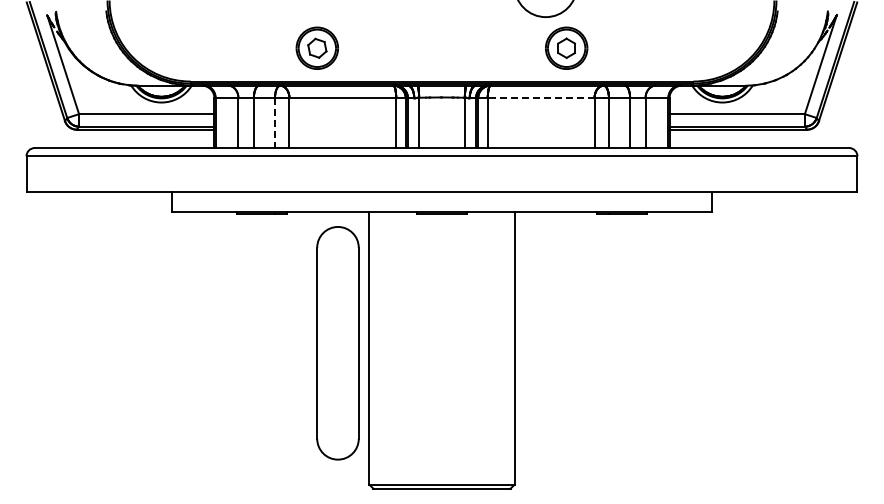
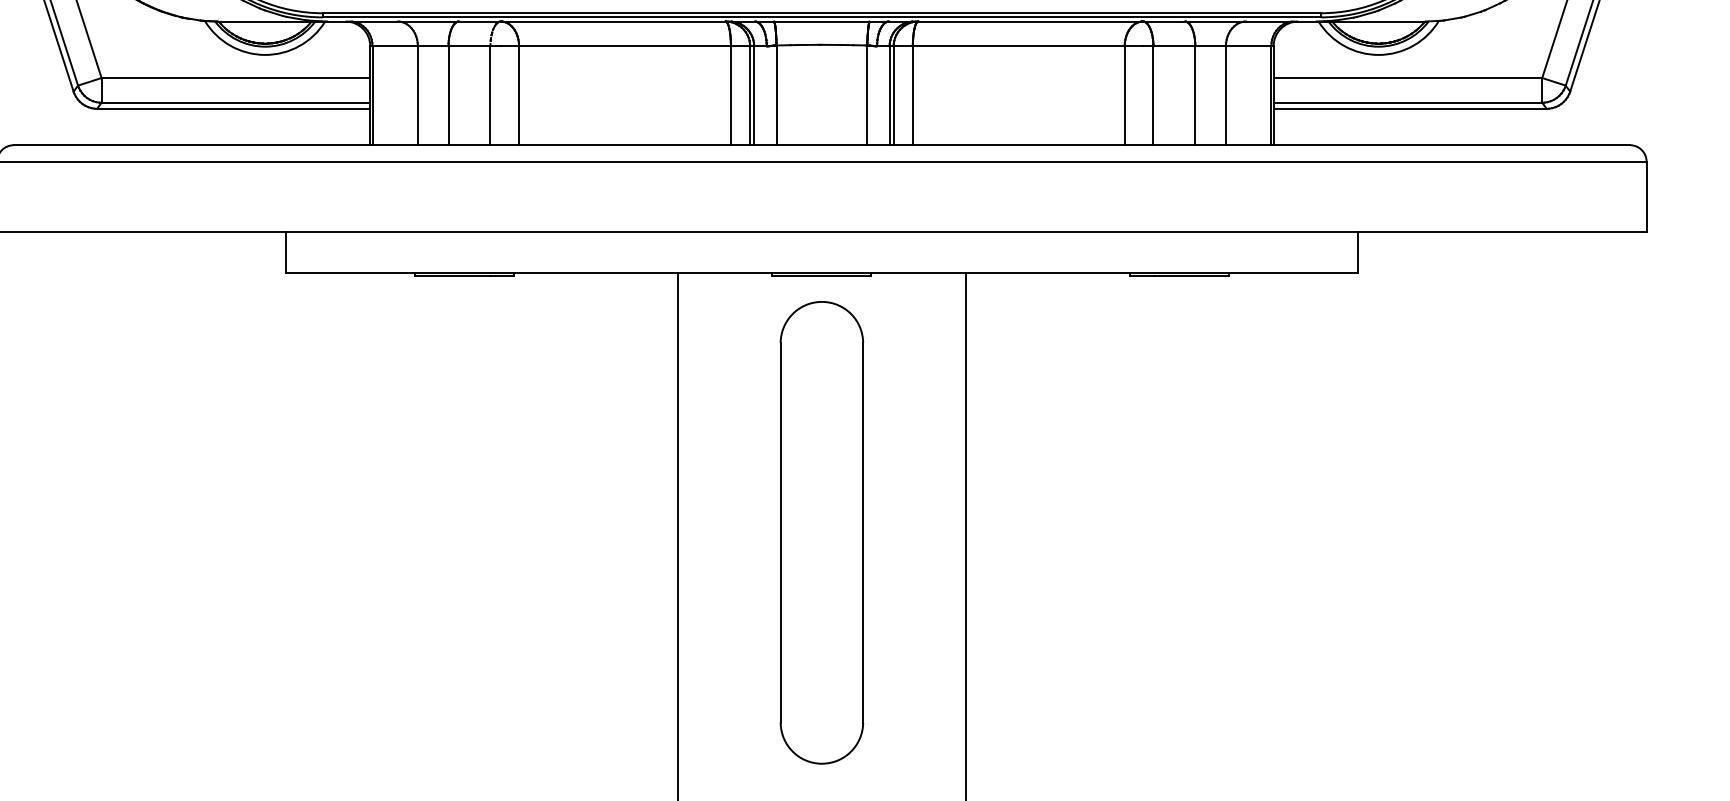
line: (540, 98) -> (1017, 46), dashed -> solid
line: (275, 123) -> (491, 96), dashed -> solid
part: (337, 343) -> (820, 533), moved

